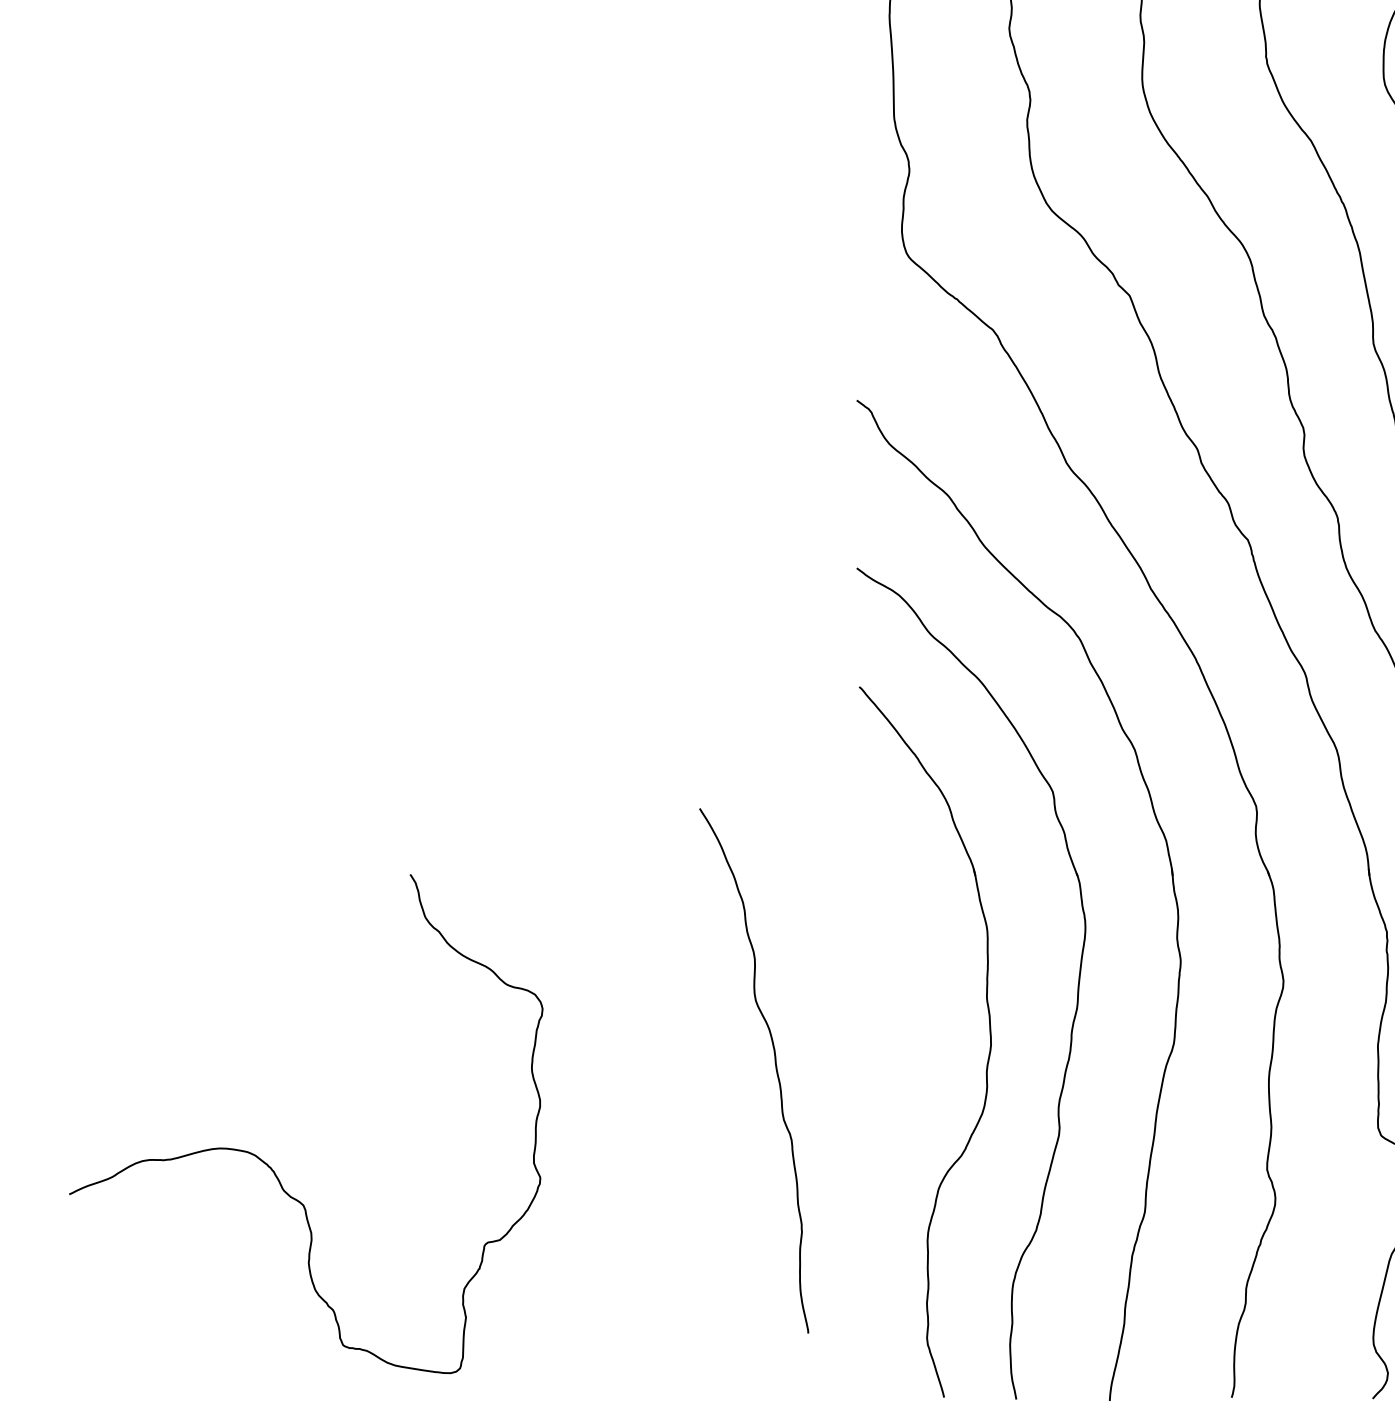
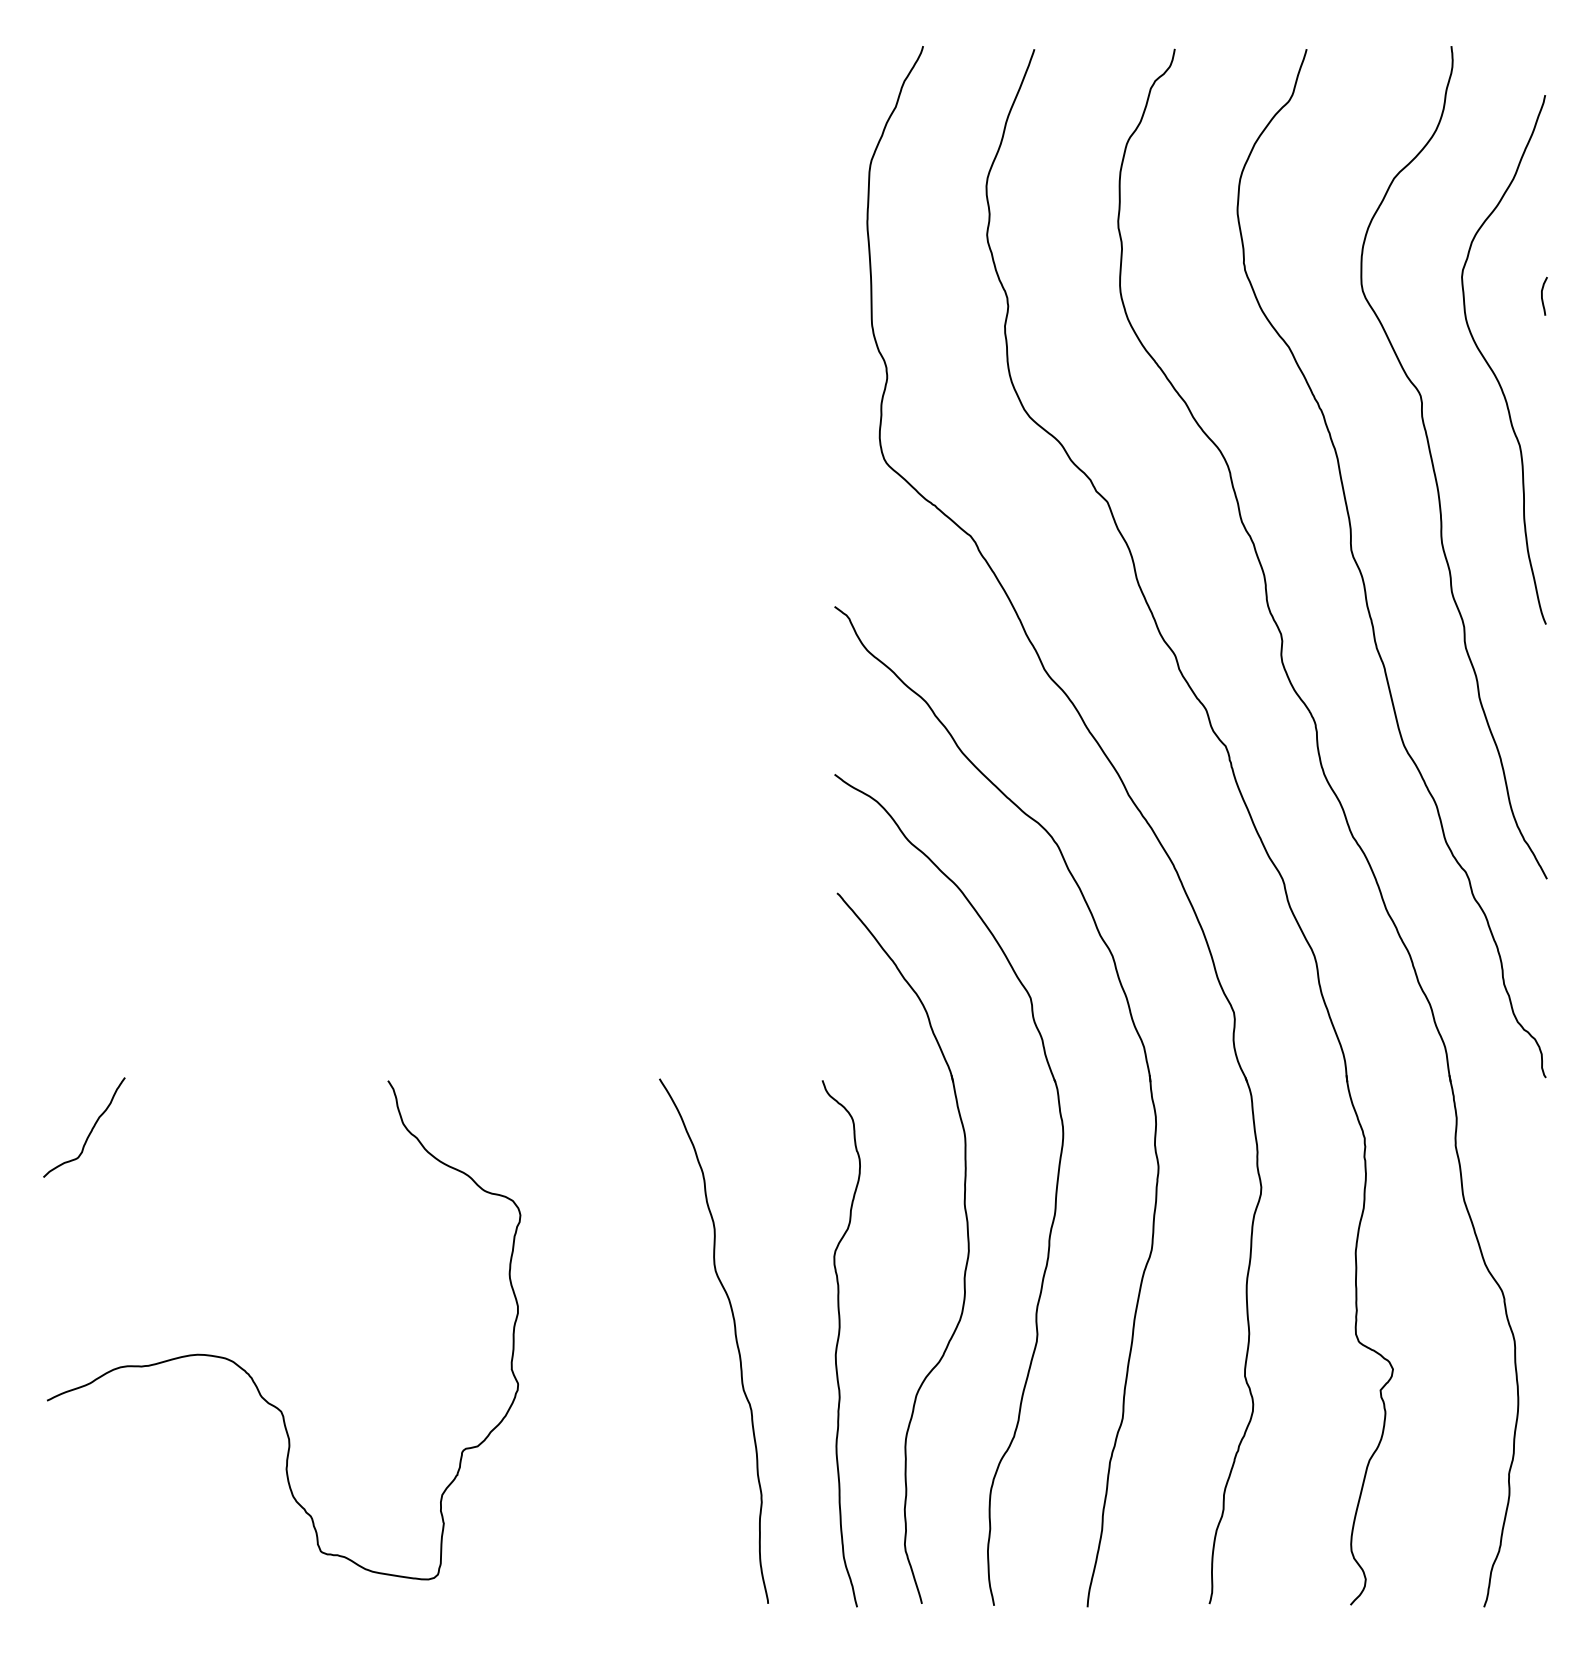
curve: (112, 924) -> (90, 1130), added
curve: (774, 1064) -> (734, 1334), moved
curve: (860, 1137) -> (838, 1343), added

